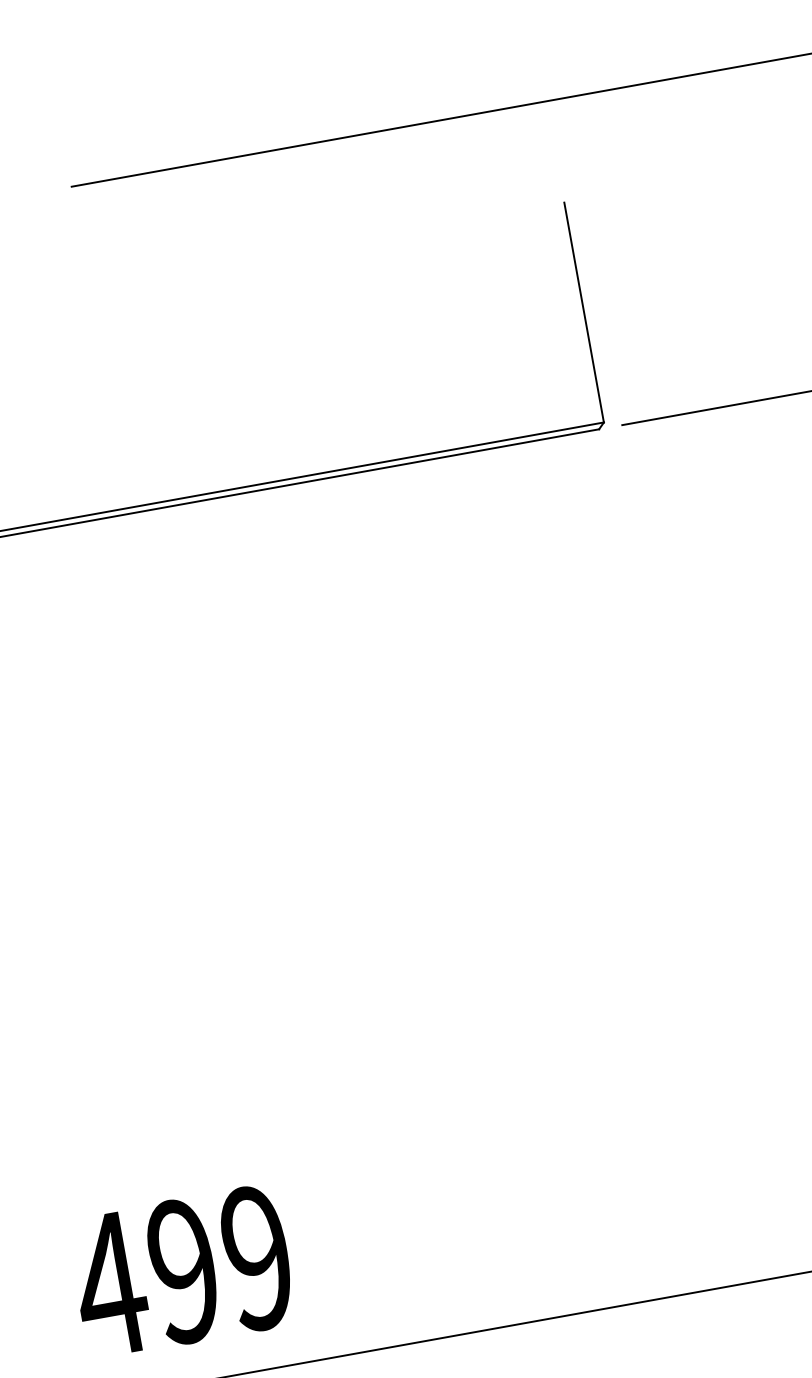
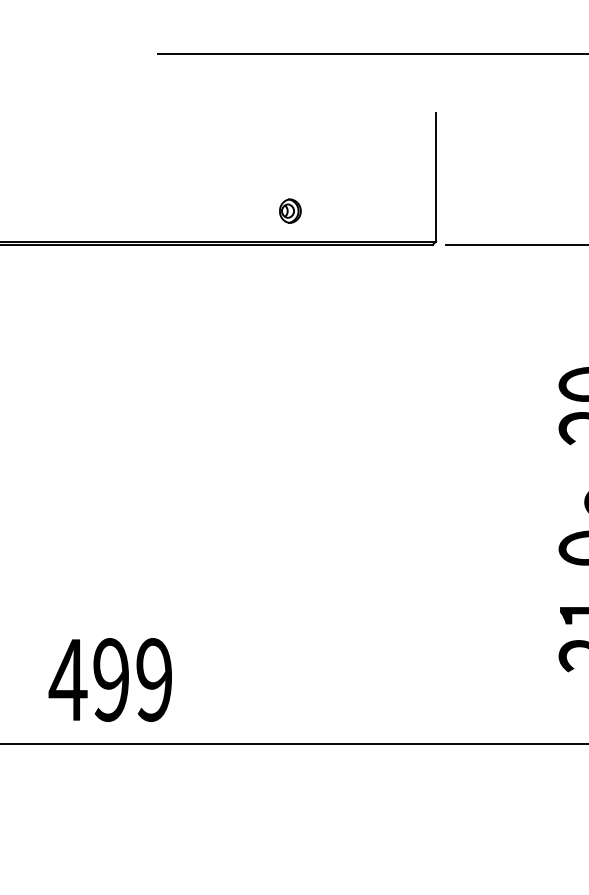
part: (345, 413) -> (290, 210), added

